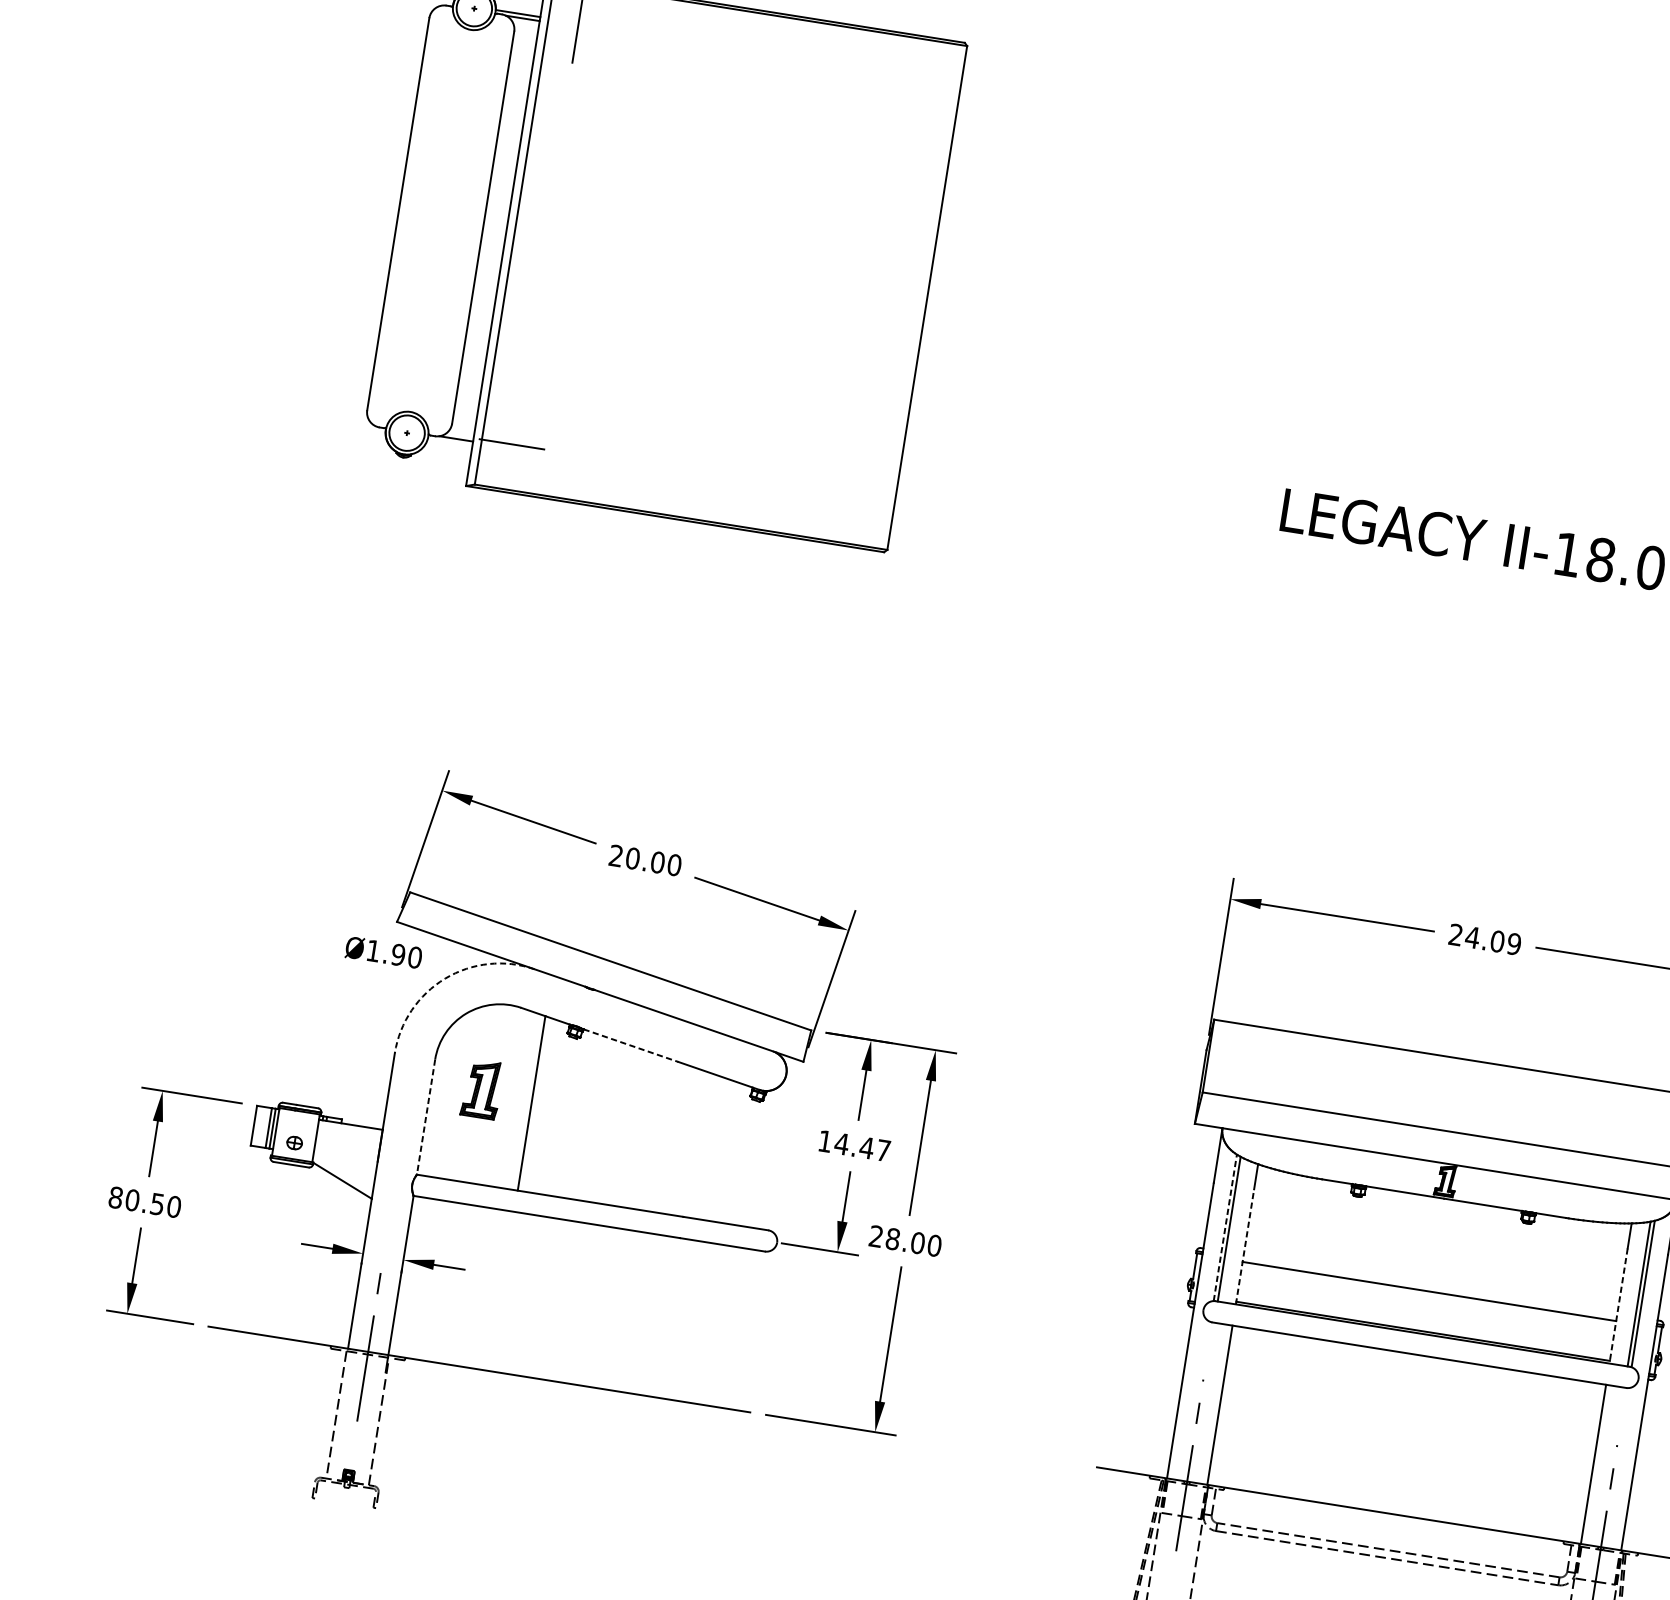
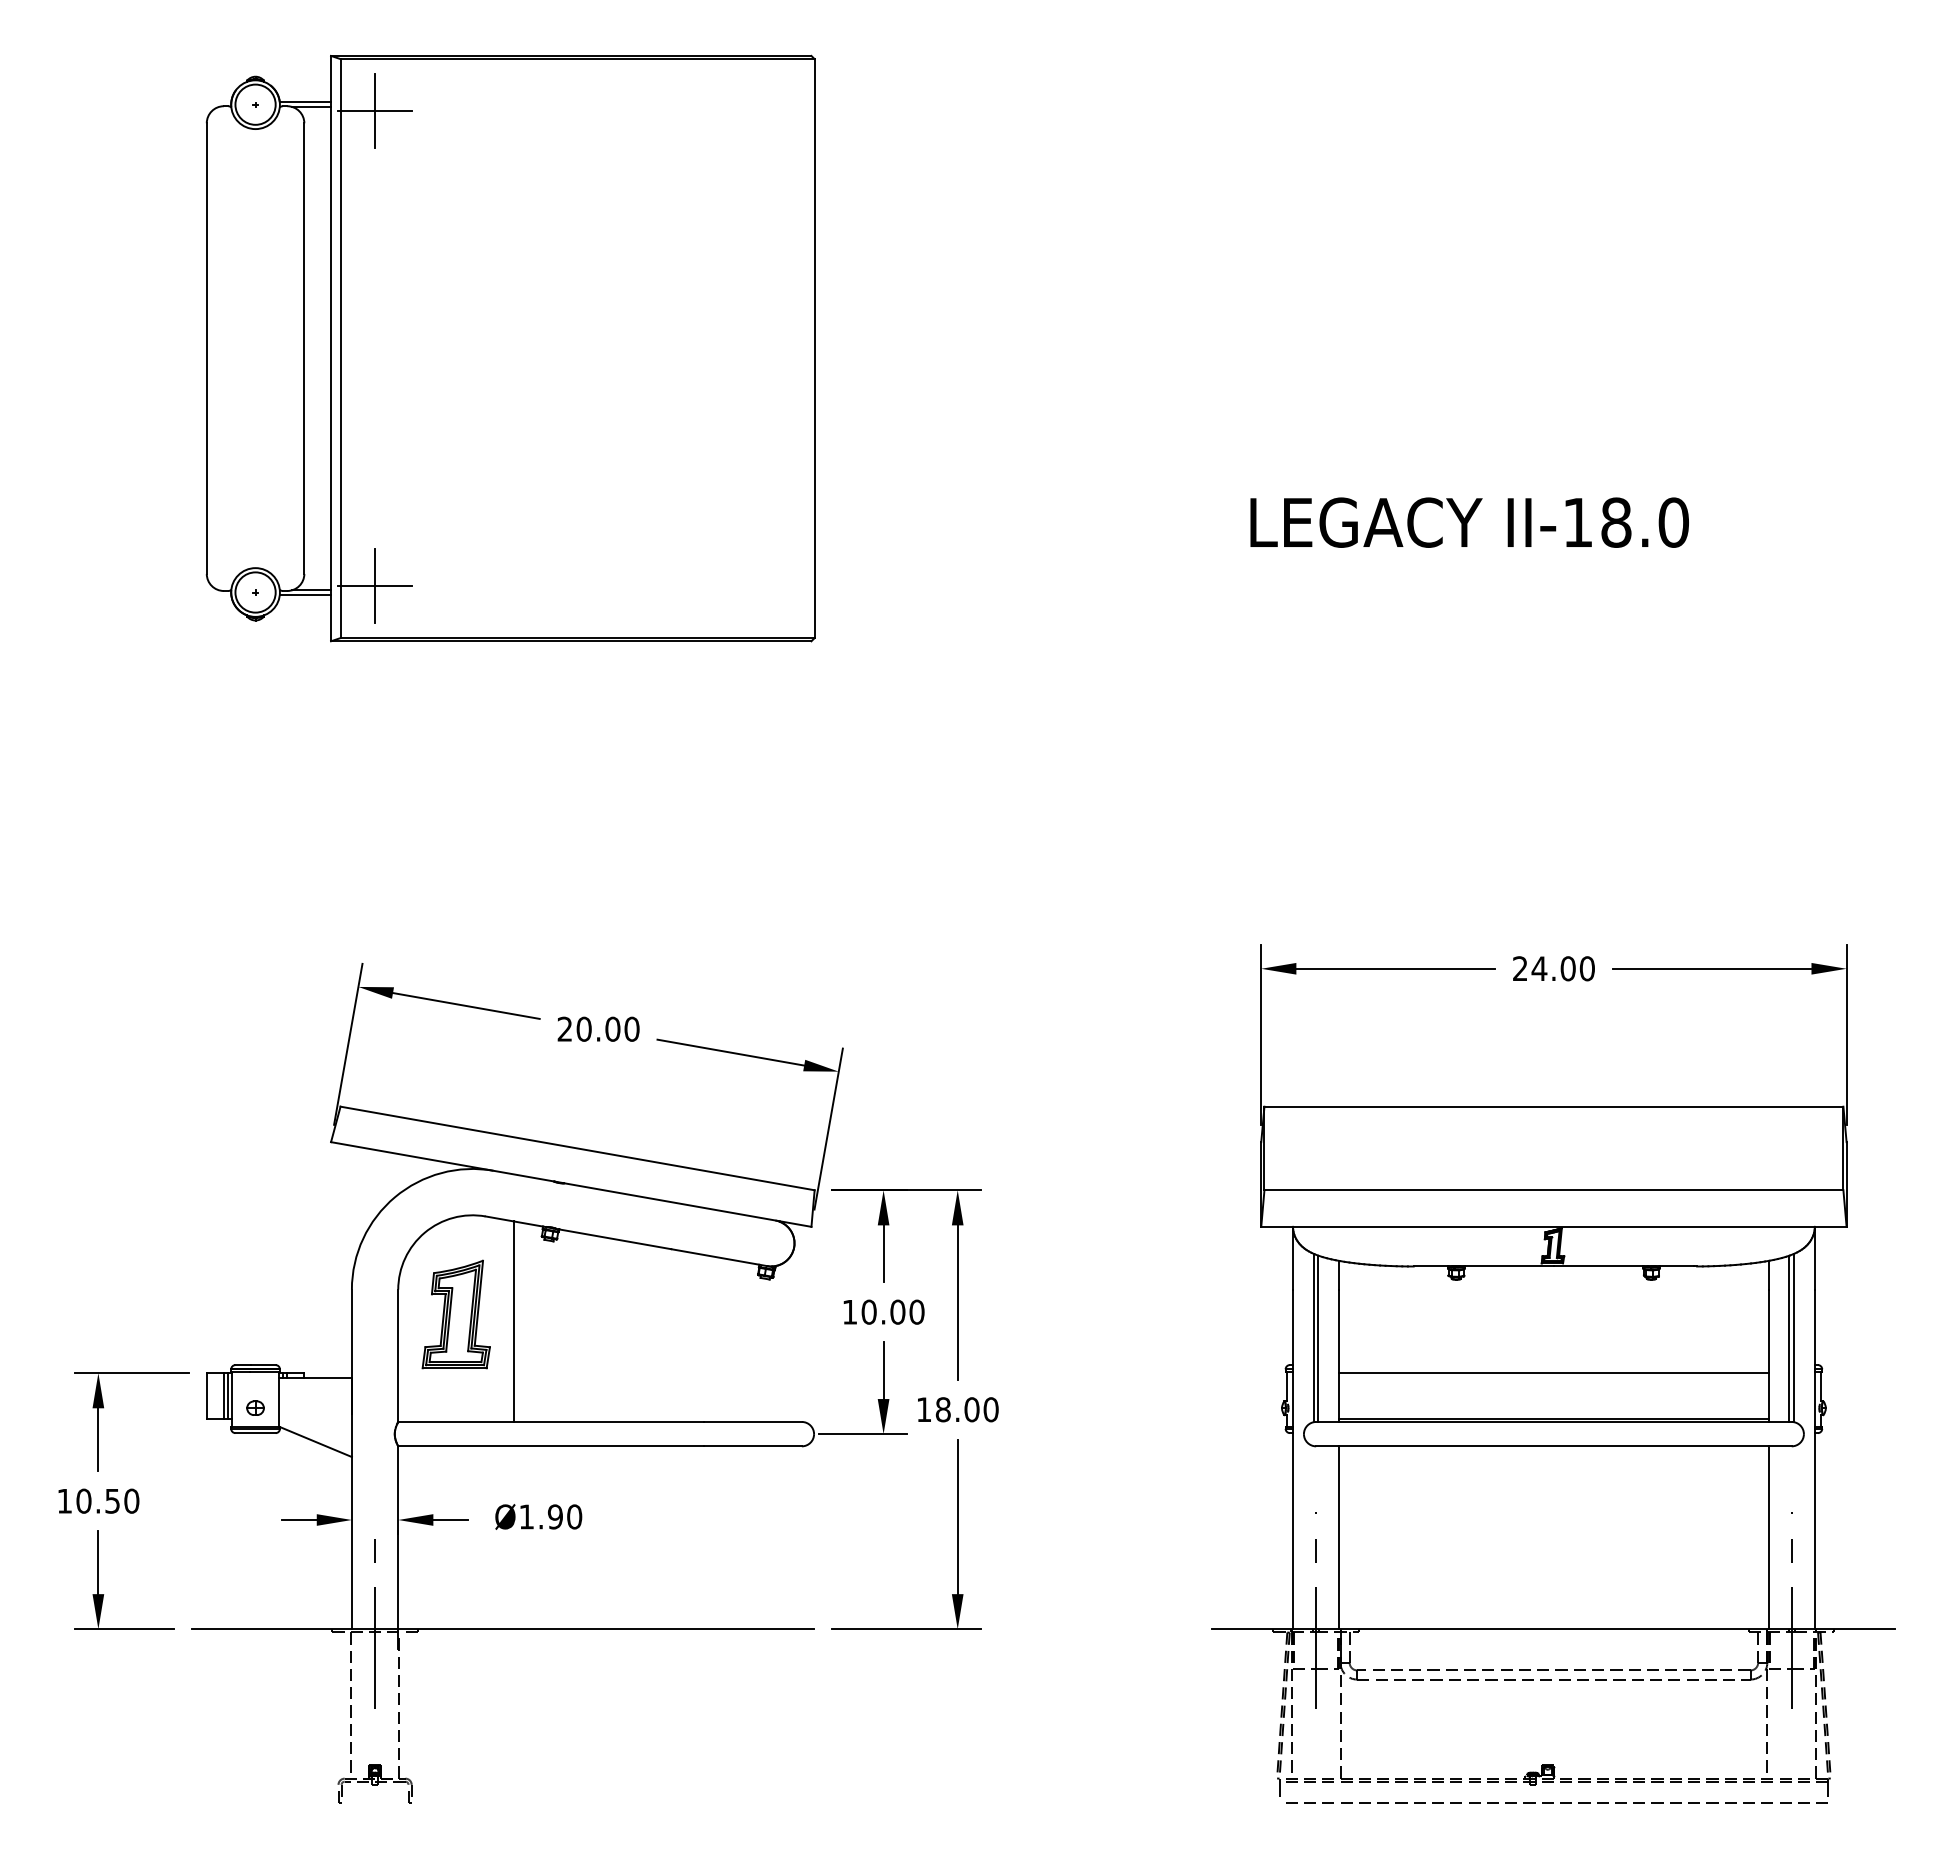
line: (577, 30) -> (375, 110), added
line: (450, 441) -> (305, 594), added
line: (512, 444) -> (375, 586), added
text: (1513, 943) -> (1586, 968), 24.09 -> 24.00
text: (383, 952) -> (538, 1516), moved
arc: (445, 978) -> (395, 1197), dashed -> solid
line: (631, 1045) -> (615, 1239), dashed -> solid
part: (481, 1089) -> (455, 1314), size x1.67
line: (426, 1117) -> (398, 1356), dashed -> solid
text: (862, 1146) -> (892, 1311), 14.47 -> 10.00
text: (115, 1197) -> (64, 1500), 80.50 -> 10.50
line: (1225, 1227) -> (1313, 1337), dashed -> solid
text: (875, 1236) -> (923, 1409), 28.00 -> 18.00
line: (1245, 1246) -> (1339, 1355), dashed -> solid
line: (1618, 1306) -> (1768, 1356), dashed -> solid

